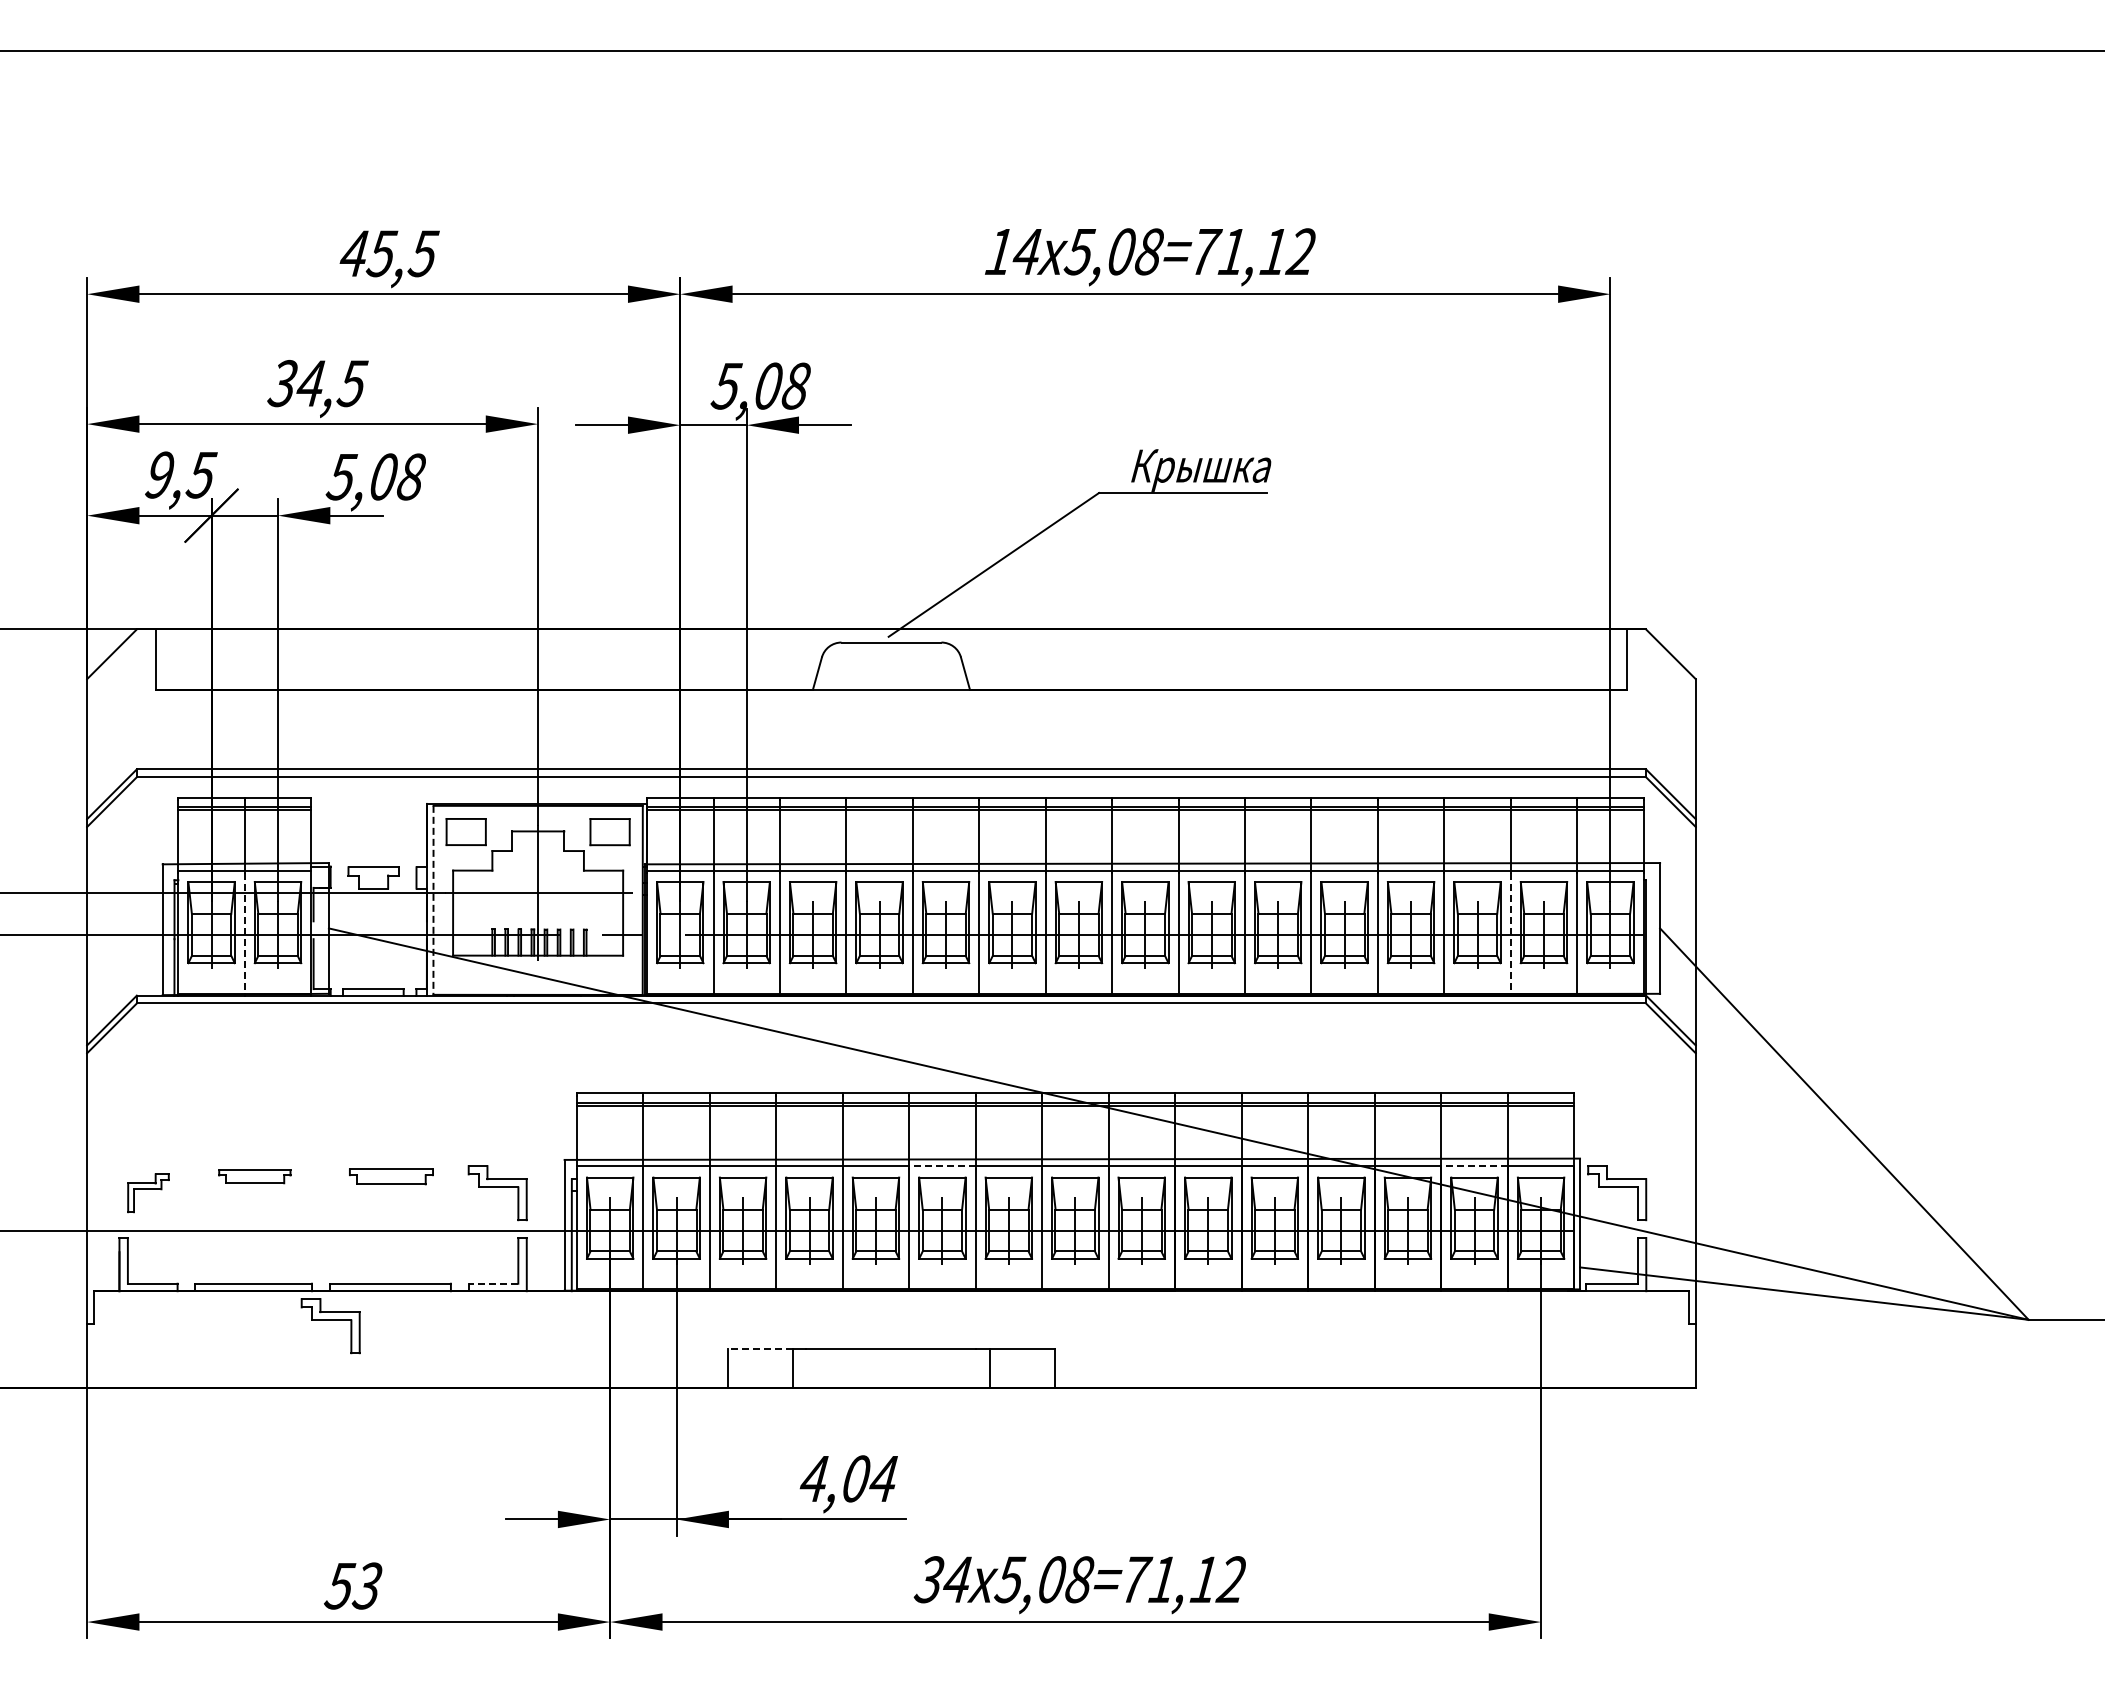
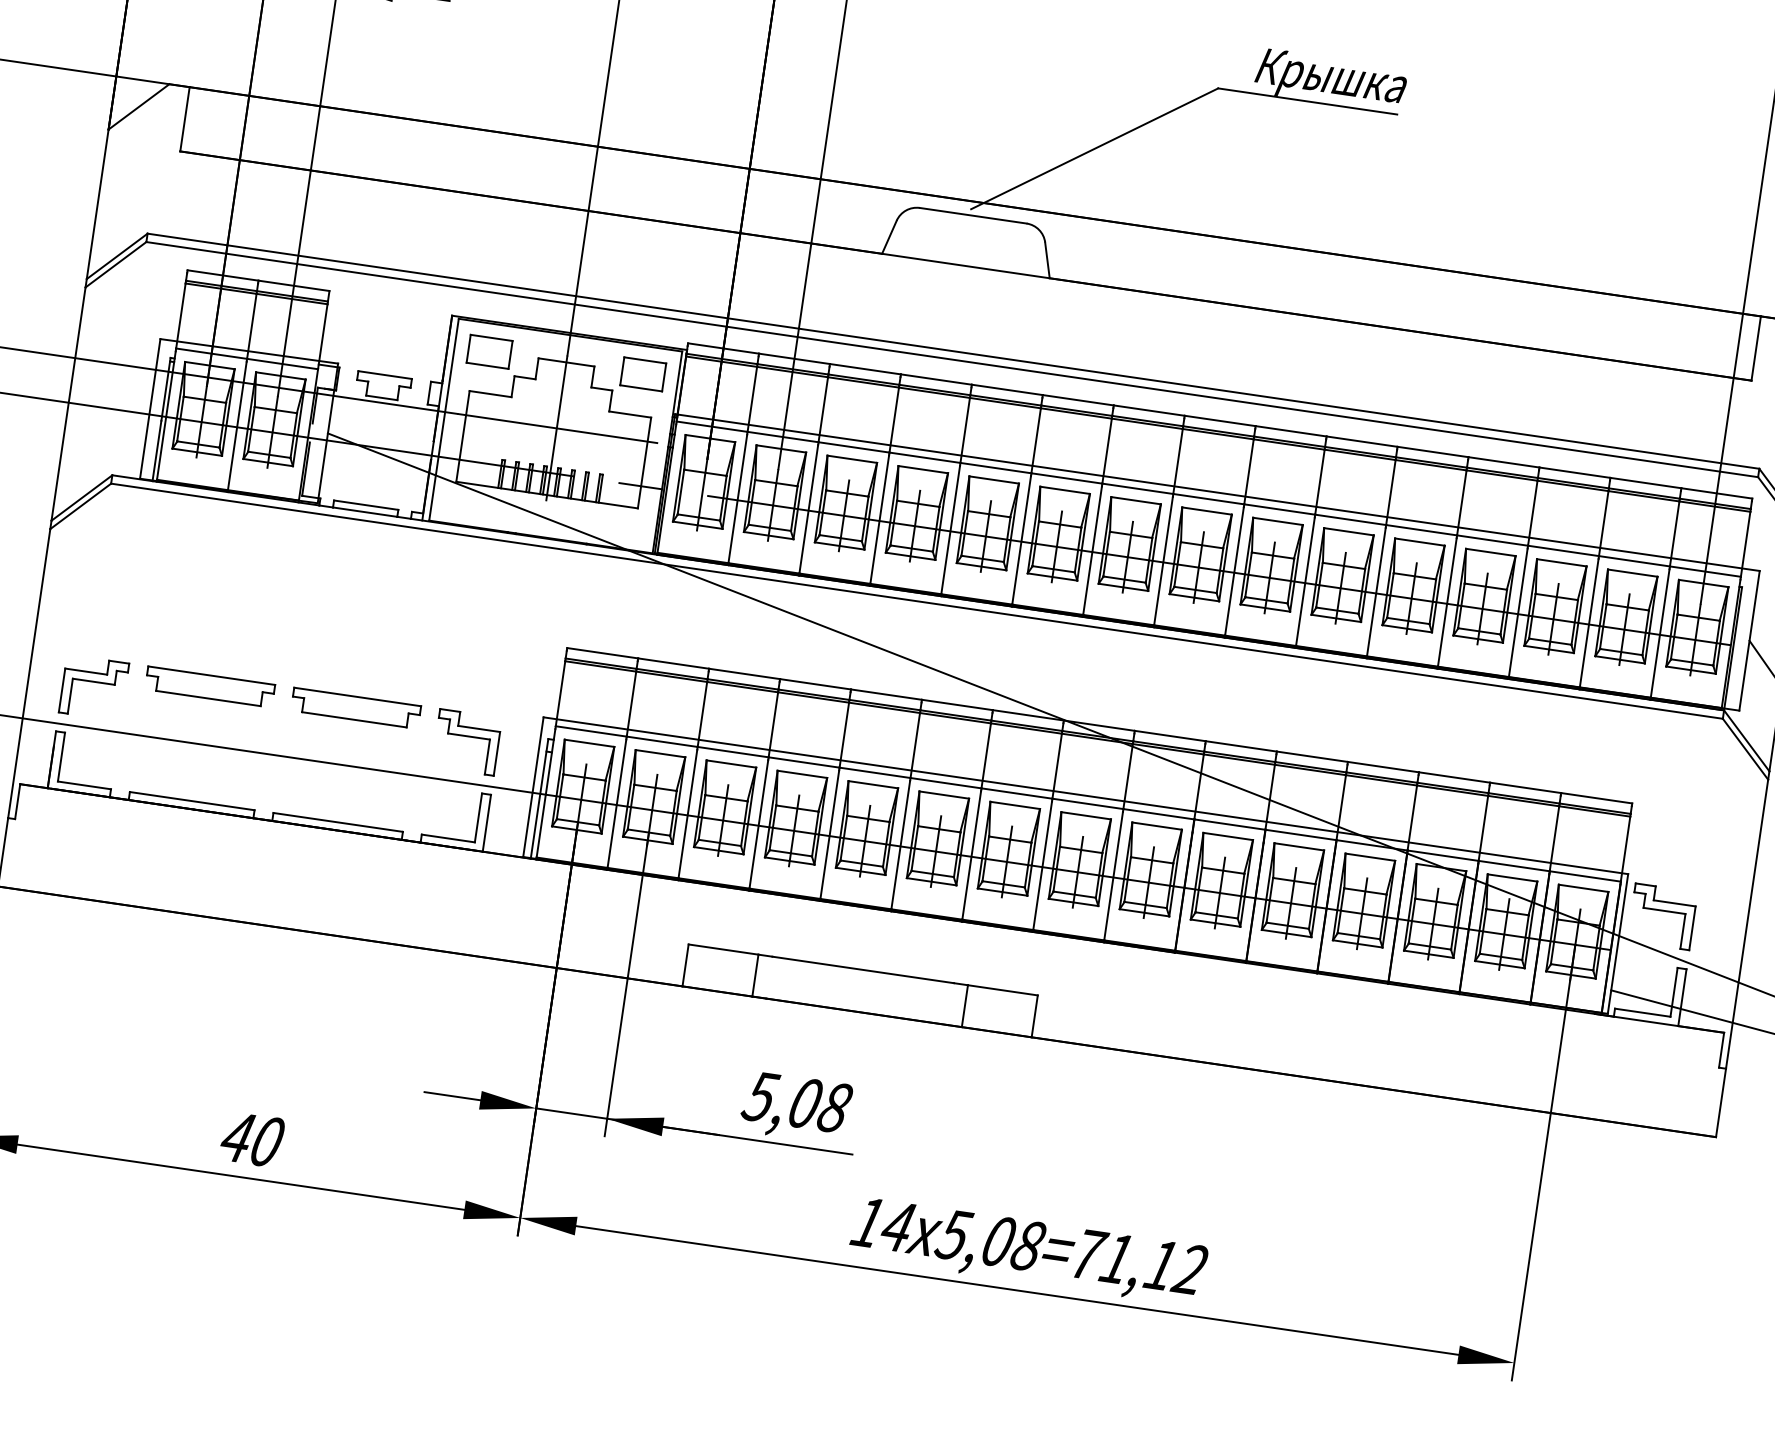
line: (433, 900) -> (443, 419), dashed -> solid
line: (244, 934) -> (236, 426), dashed -> solid
line: (1510, 934) -> (1588, 623), dashed -> solid
line: (941, 1166) -> (945, 783), dashed -> solid
line: (1474, 1166) -> (1514, 866), dashed -> solid
part: (254, 1176) -> (209, 686), size x1.67
part: (391, 1176) -> (356, 708), size x1.43
part: (148, 1193) -> (94, 688), size x1.43
line: (493, 1283) -> (448, 838), dashed -> solid
part: (330, 1326) -> (267, 858), removed
line: (760, 1348) -> (723, 949), dashed -> solid
text: (848, 1478) -> (797, 1101), 4,04 -> 5,08
text: (928, 1579) -> (866, 1222), 34 -> 14
text: (352, 1585) -> (250, 1138), 53 -> 40

